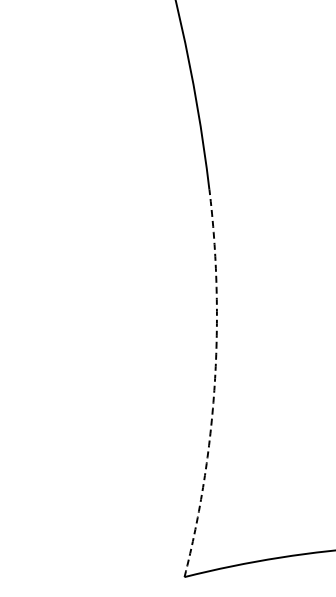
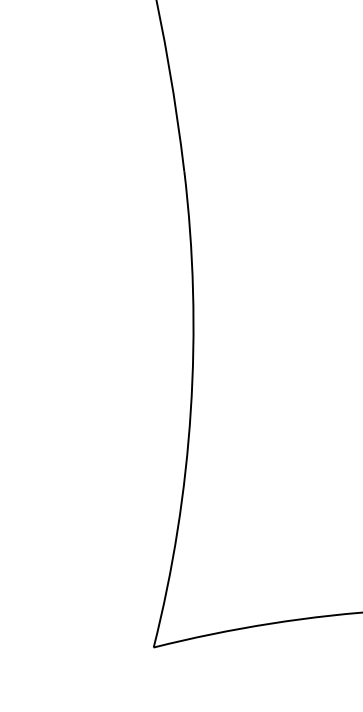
arc: (214, 384) -> (190, 410), dashed -> solid

